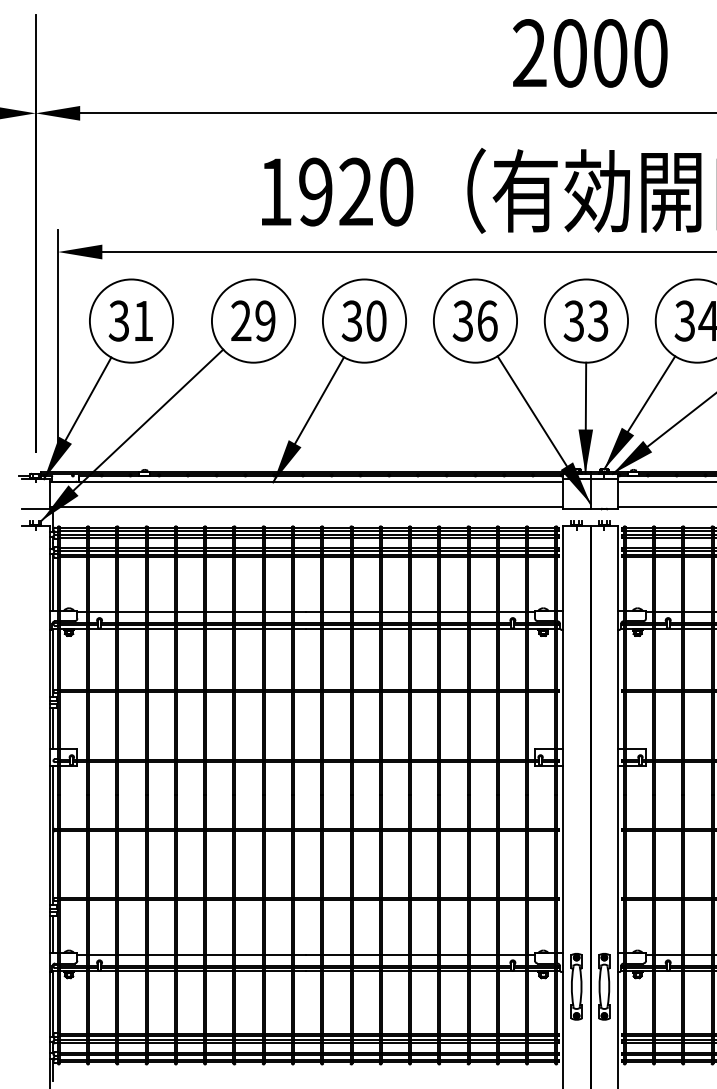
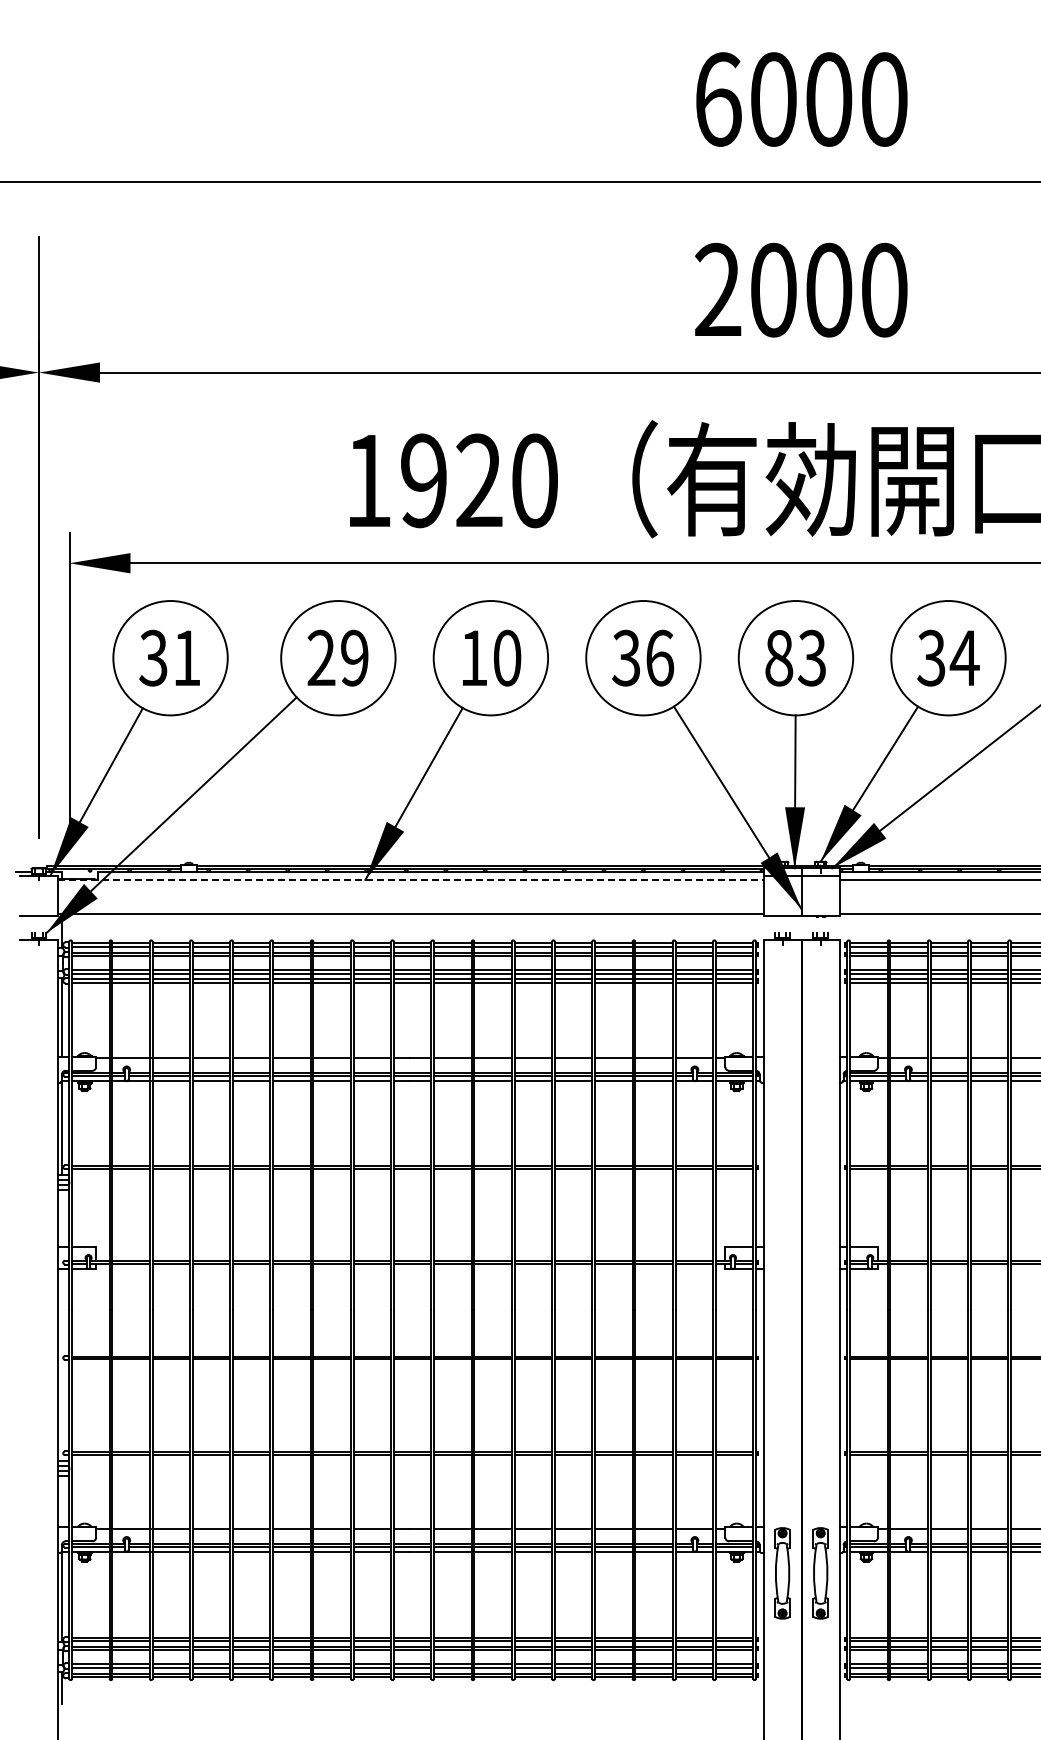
text: (351, 320) -> (473, 657), 30 -> 10
text: (573, 320) -> (778, 657), 33 -> 83
line: (306, 482) -> (410, 879), solid -> dashed
line: (52, 728) -> (62, 1218), removed
line: (52, 834) -> (62, 1364), removed
line: (52, 934) -> (62, 1501), removed

